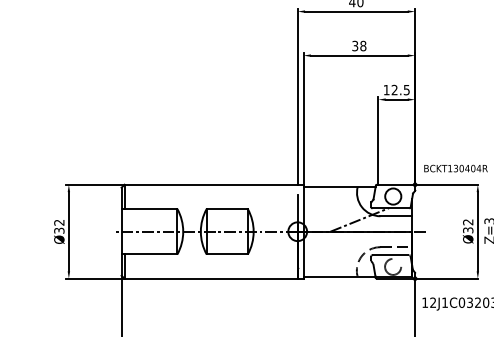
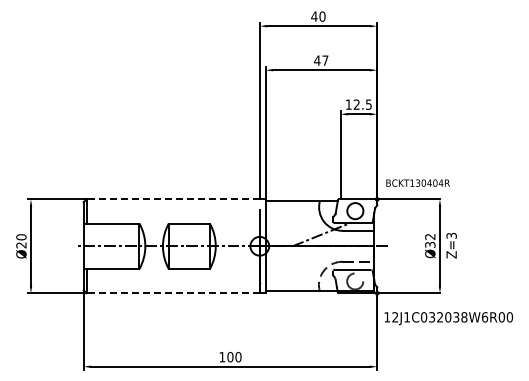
text: (359, 45) -> (321, 60), 38 -> 47
line: (211, 184) -> (173, 199), solid -> dashed
text: (59, 226) -> (21, 241), Ø32 -> Ø20
line: (211, 278) -> (173, 293), solid -> dashed

